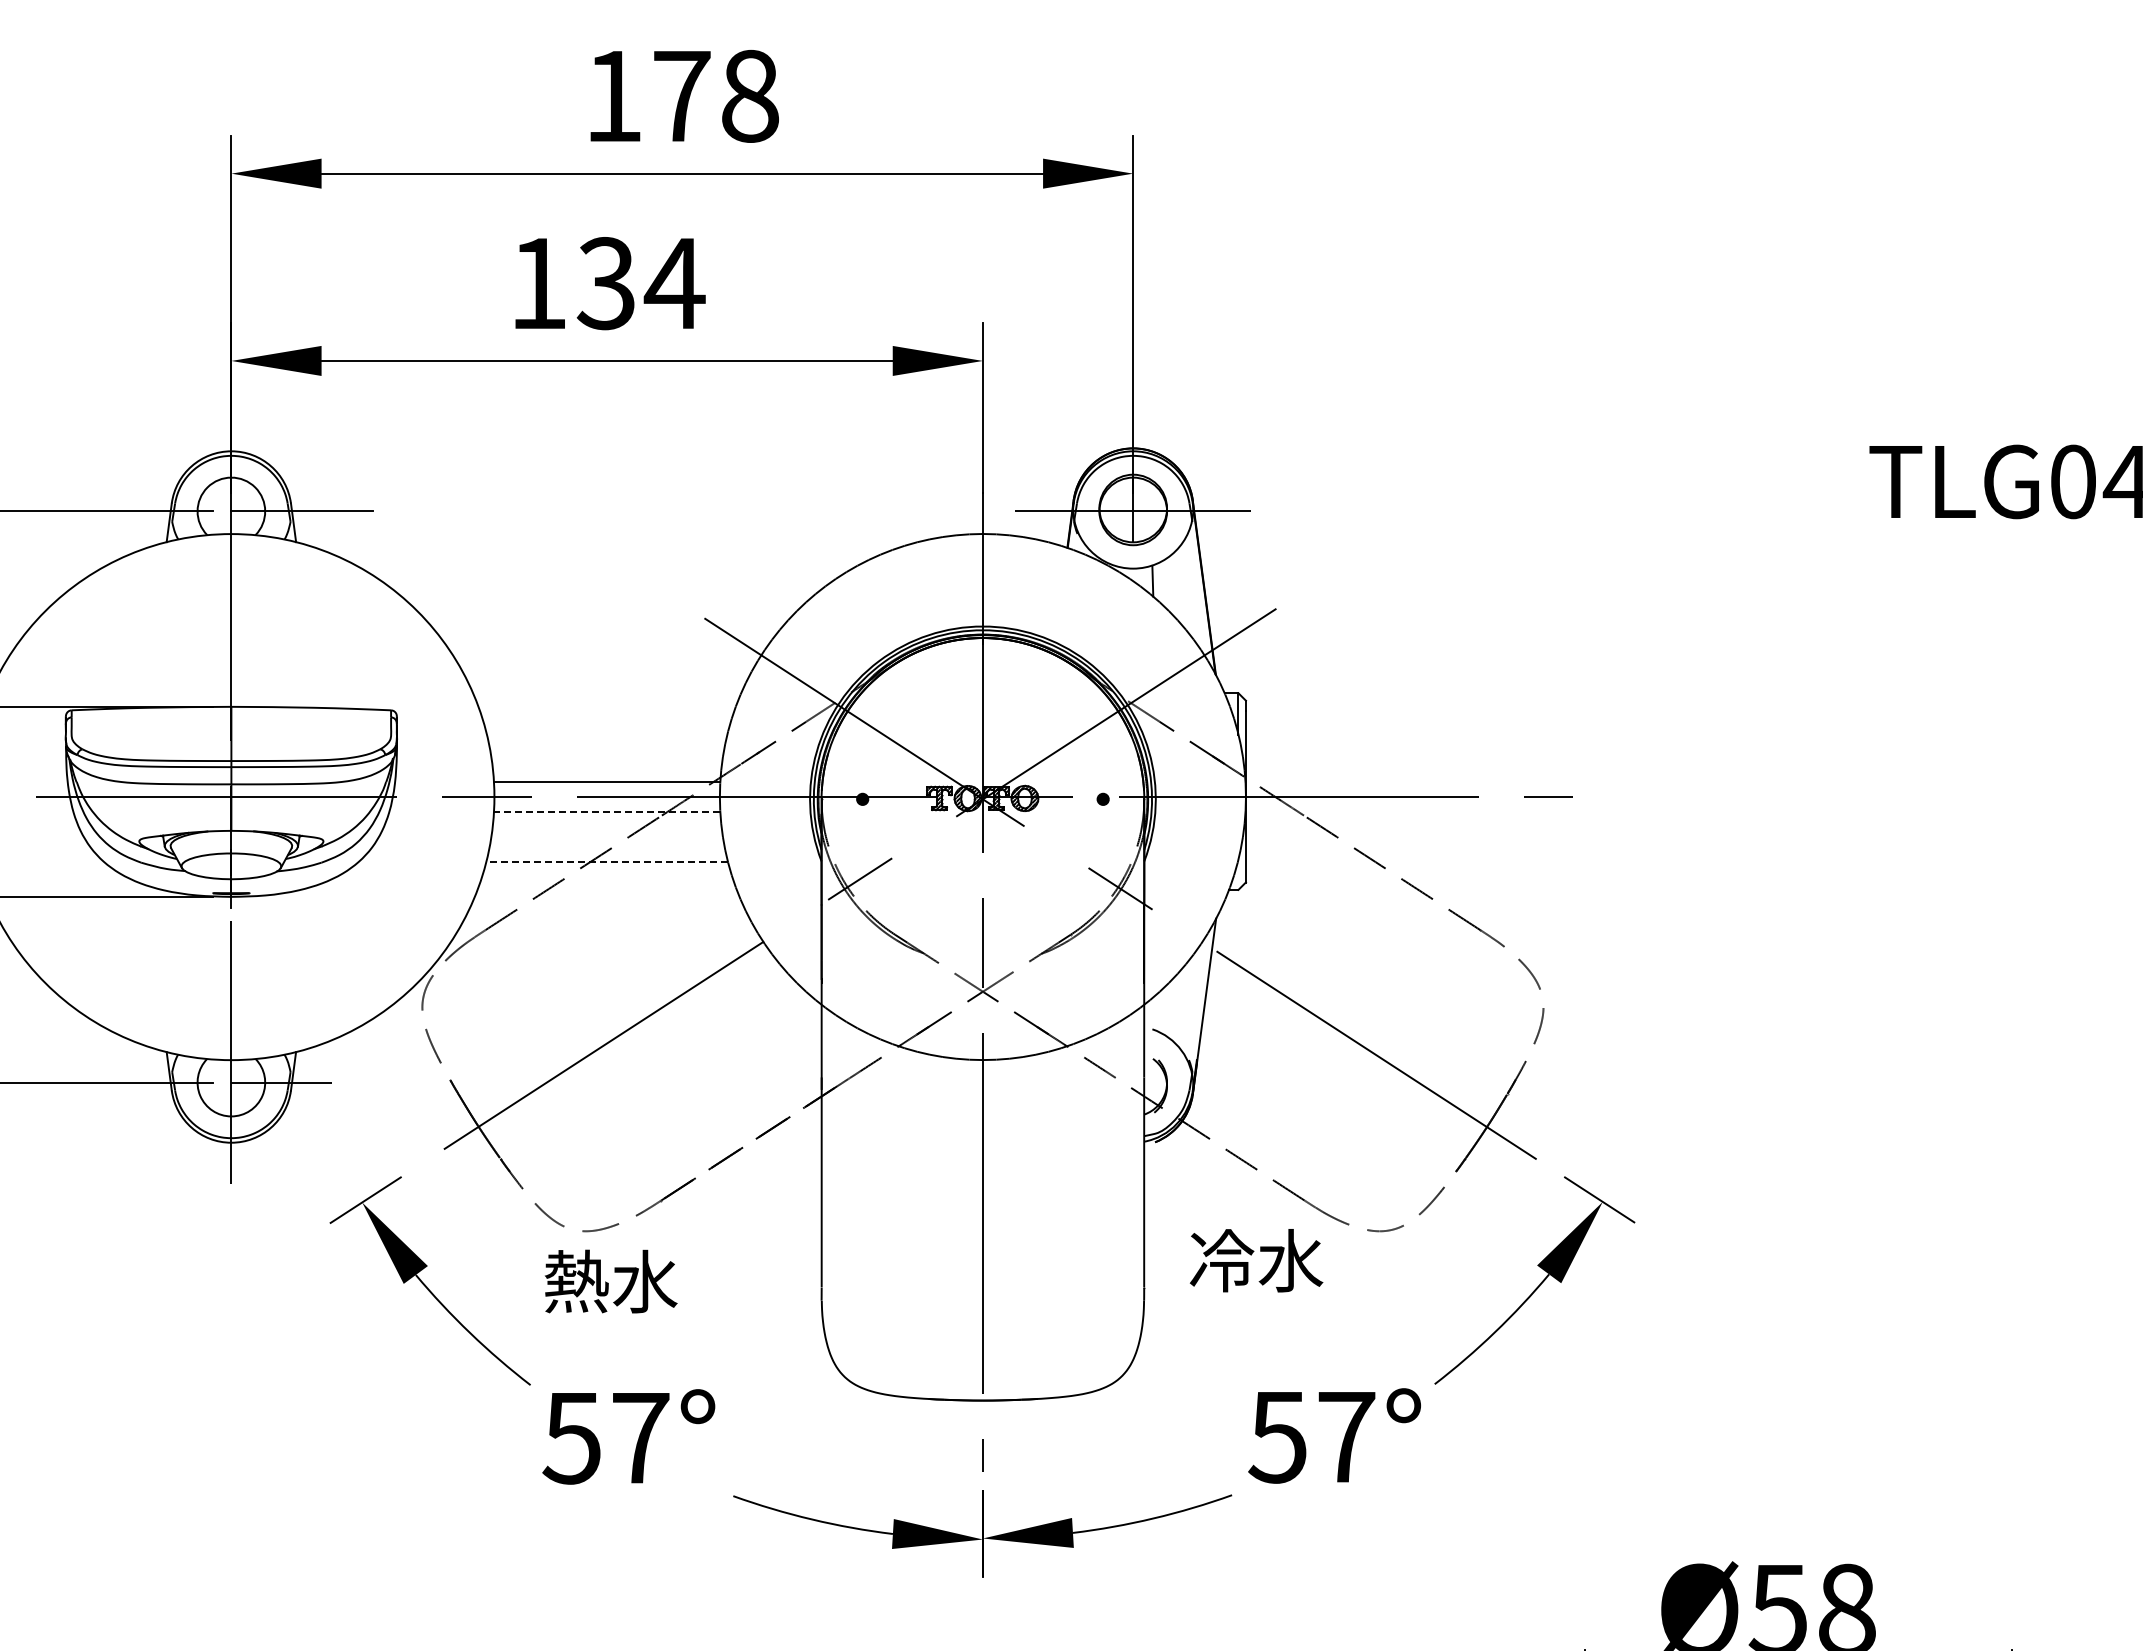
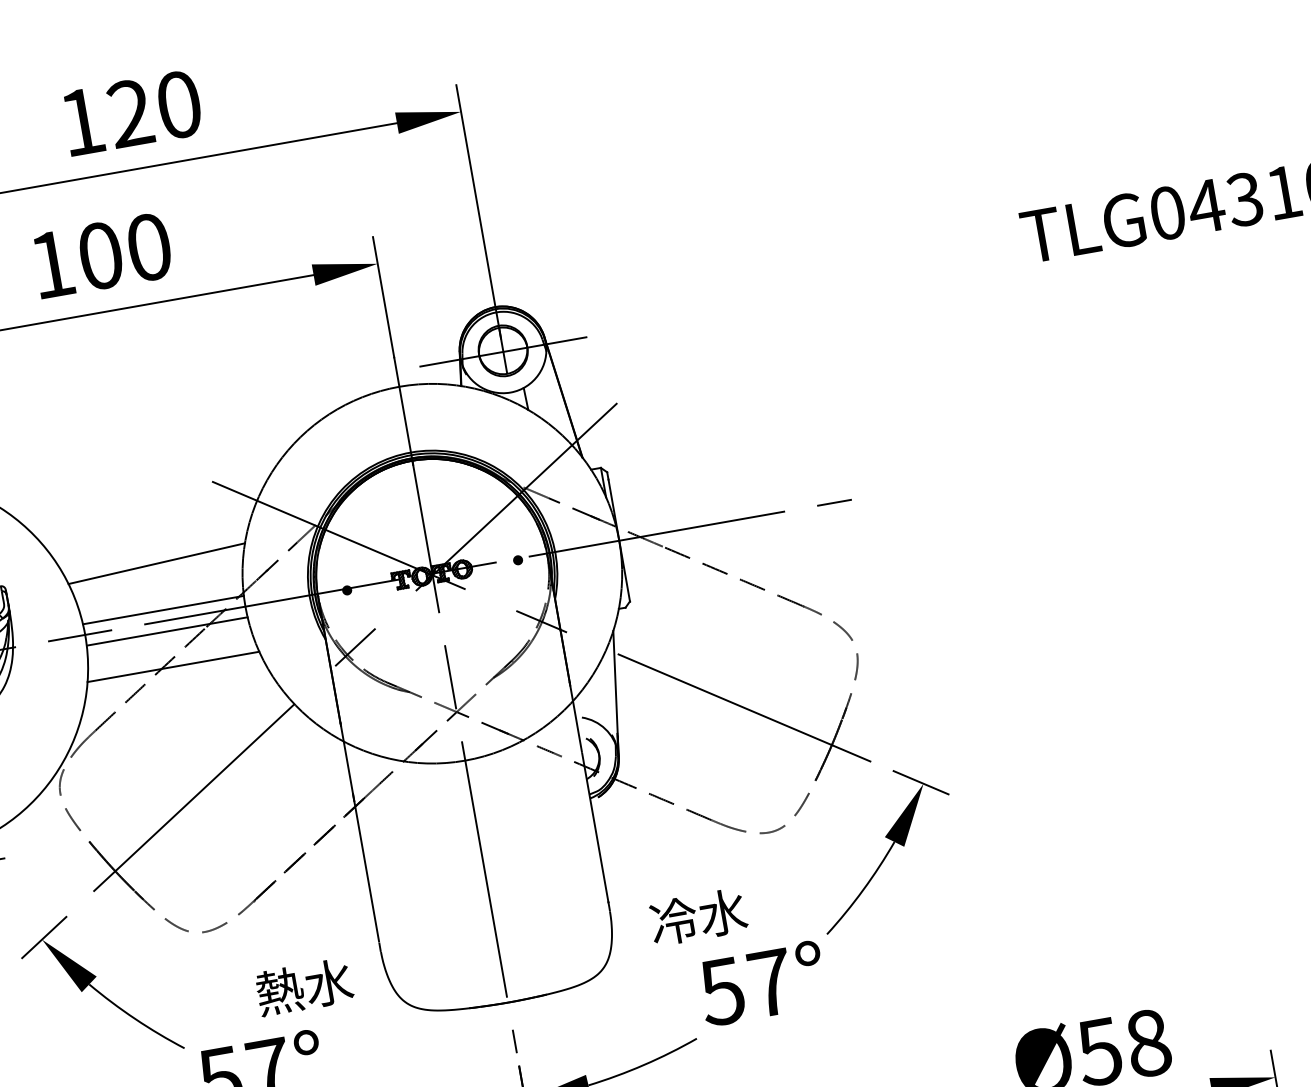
text: (715, 95) -> (154, 108), 178 -> 120
text: (640, 283) -> (124, 251), 134 -> 100
line: (608, 716) -> (156, 563), added
line: (607, 812) -> (167, 631), dashed -> solid
line: (607, 861) -> (173, 666), dashed -> solid
text: (1256, 1260) -> (698, 916), moved
text: (610, 1281) -> (304, 987), moved

